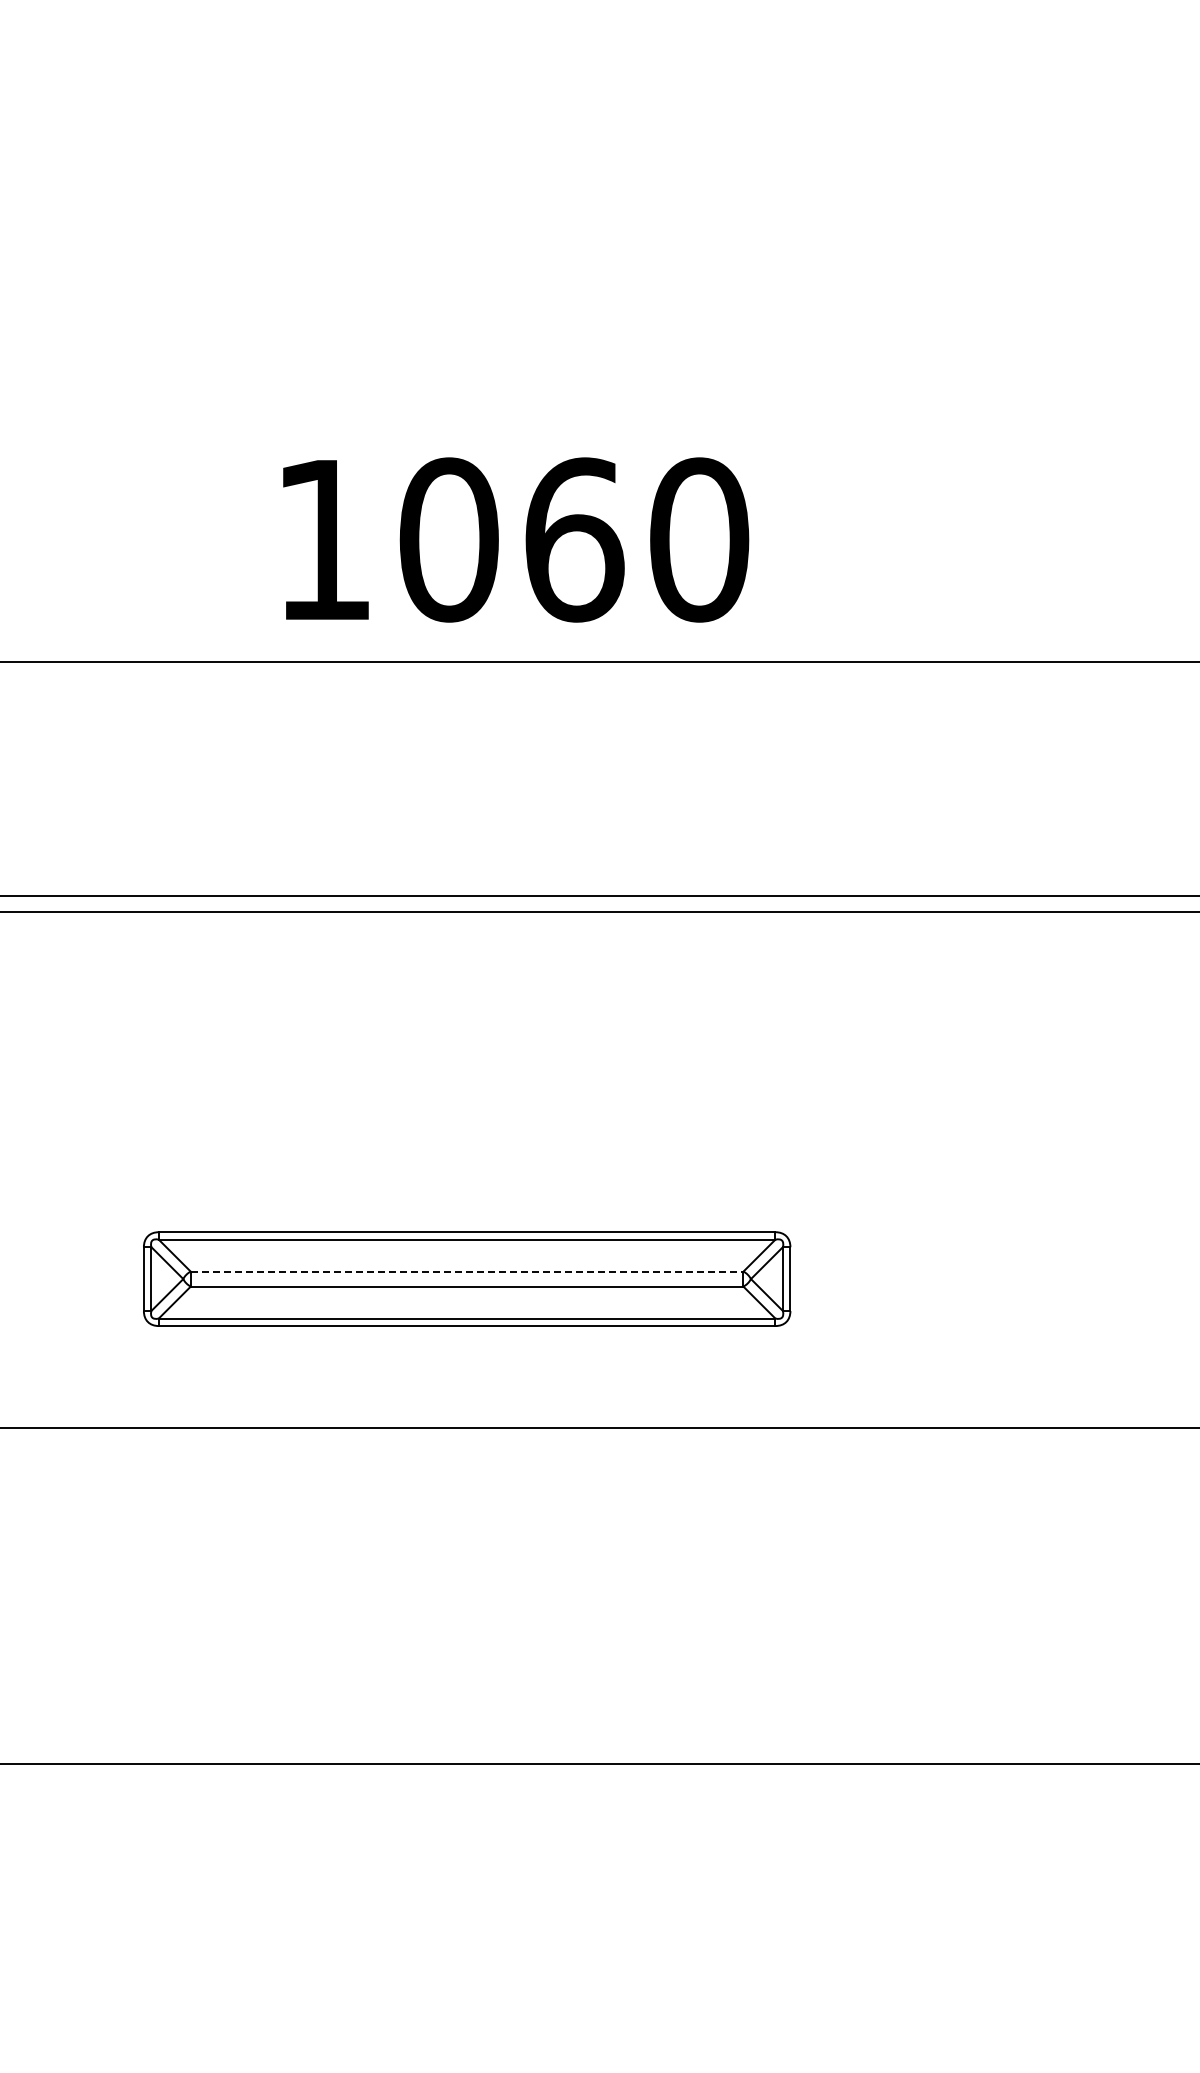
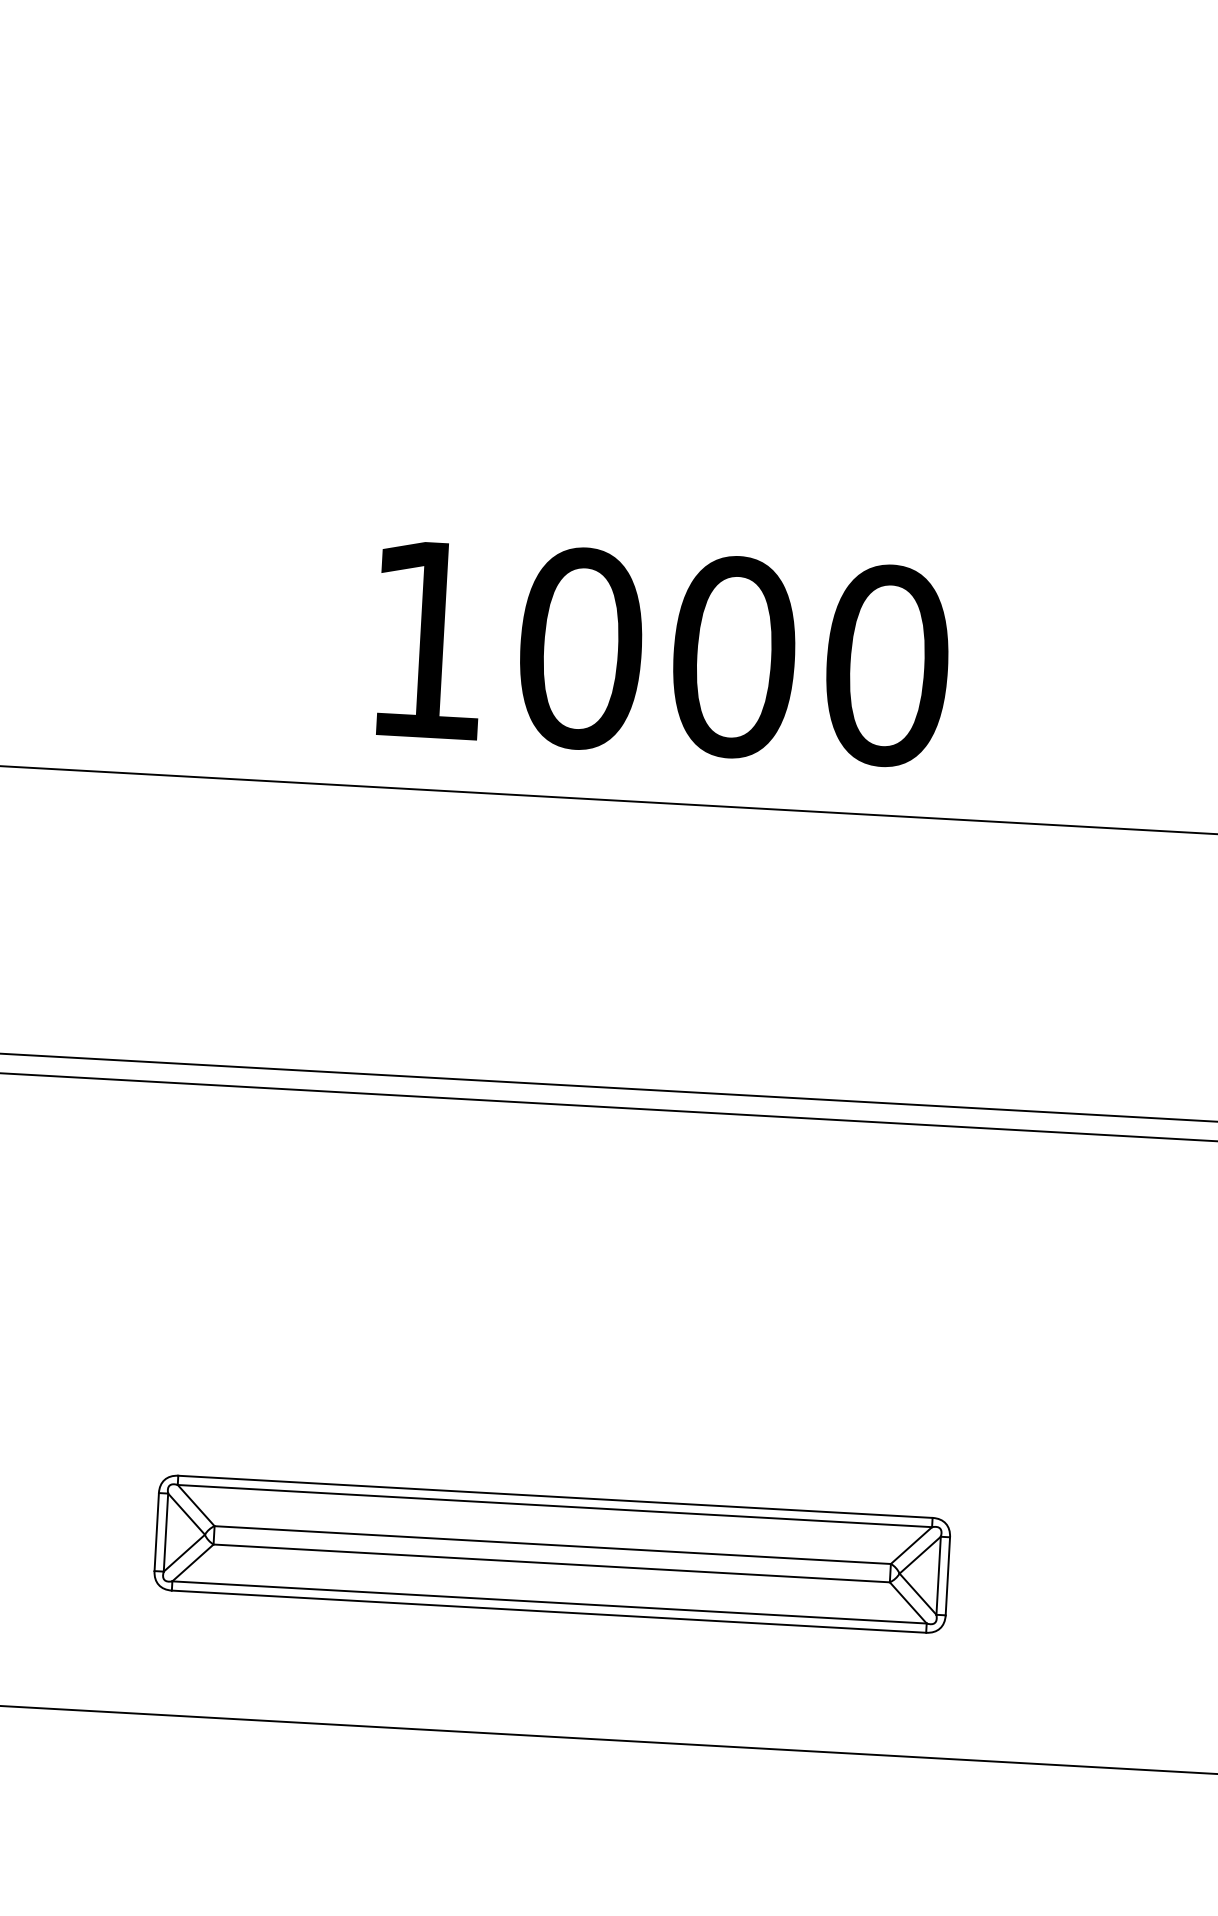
text: (574, 539) -> (734, 656), 1060 -> 1000
line: (467, 1271) -> (553, 1544), dashed -> solid

